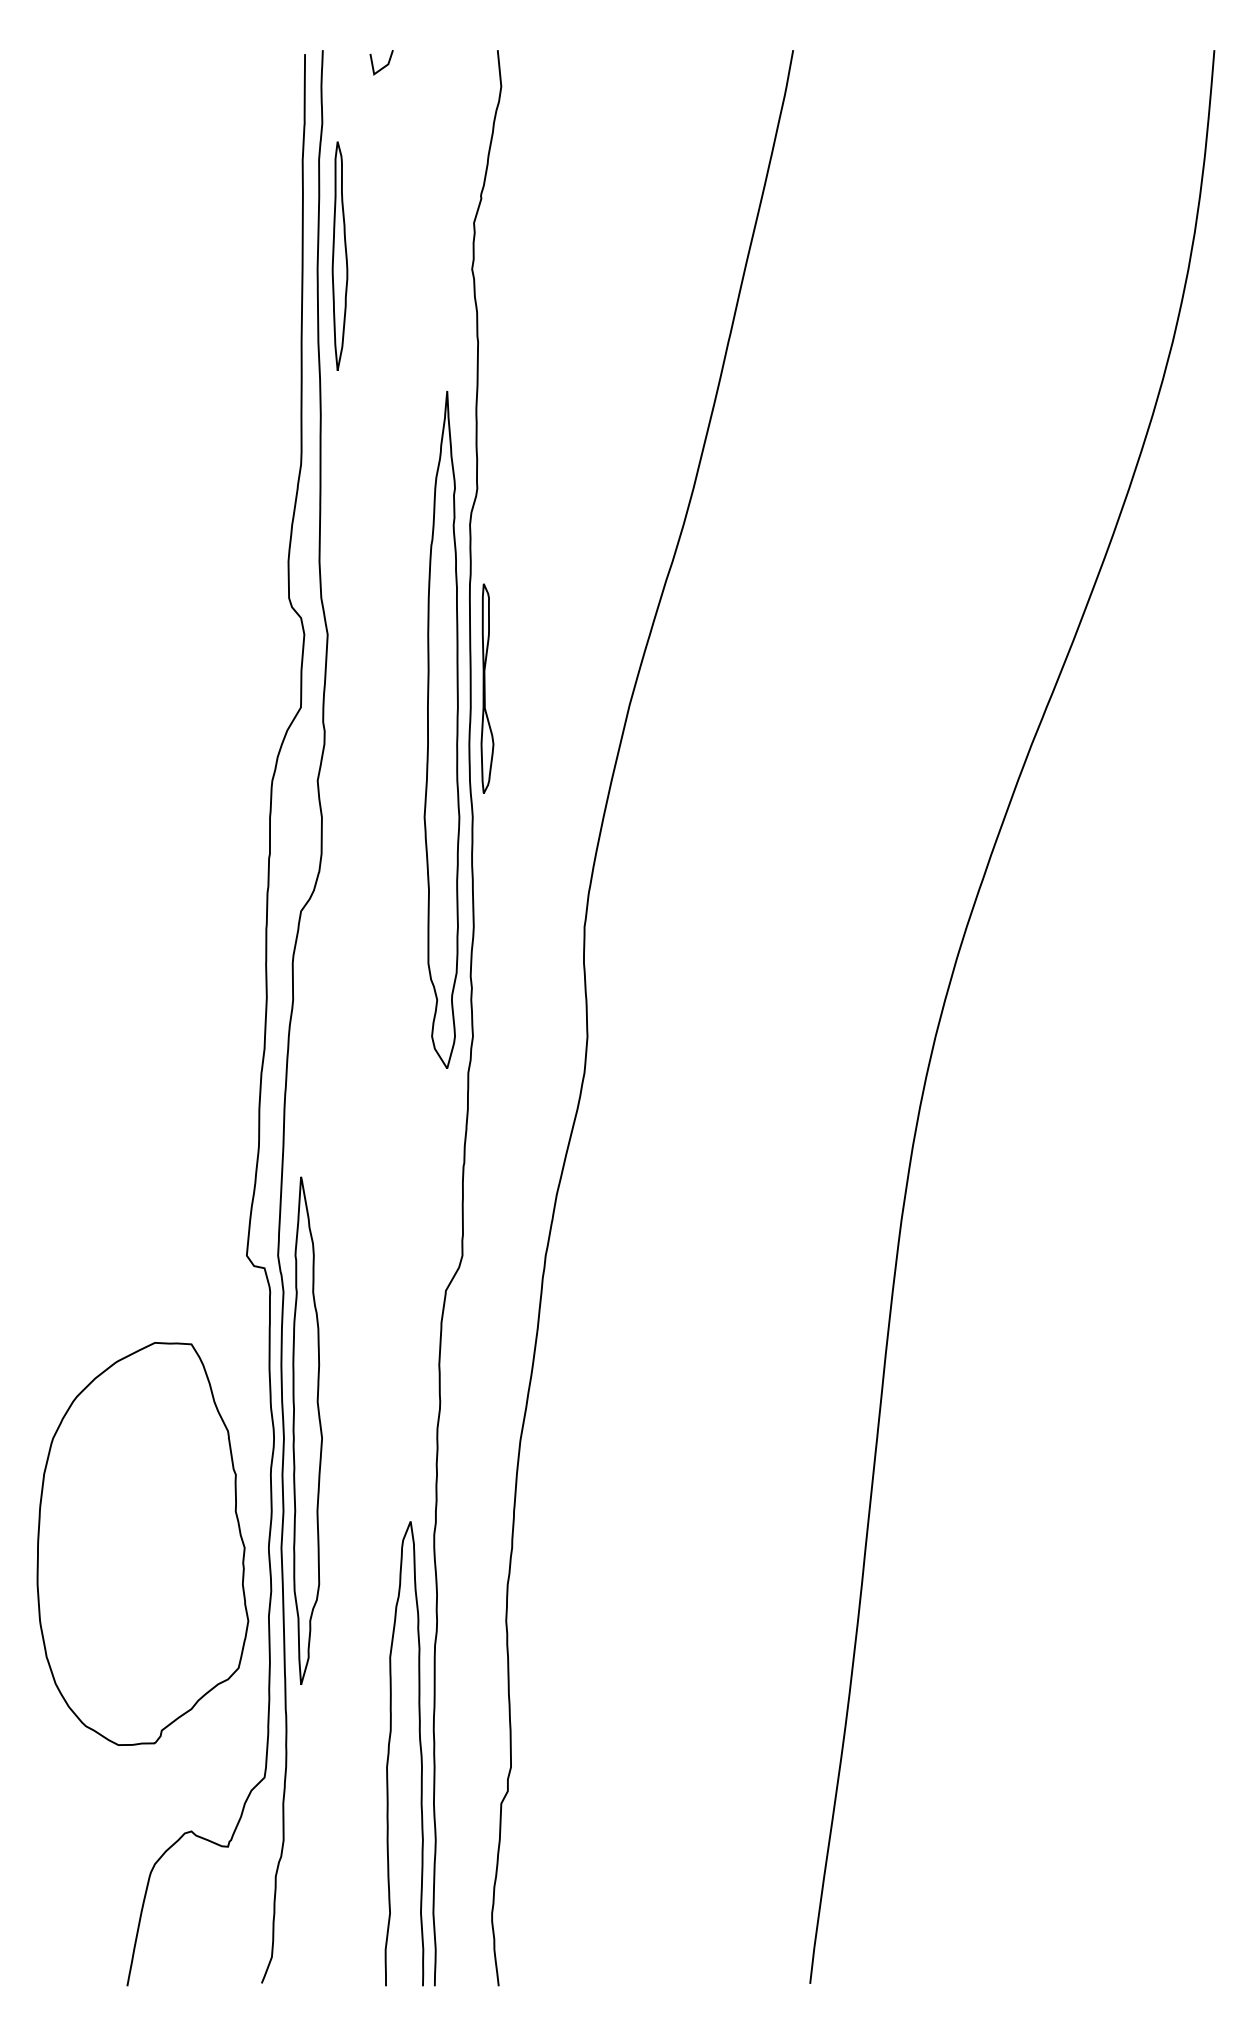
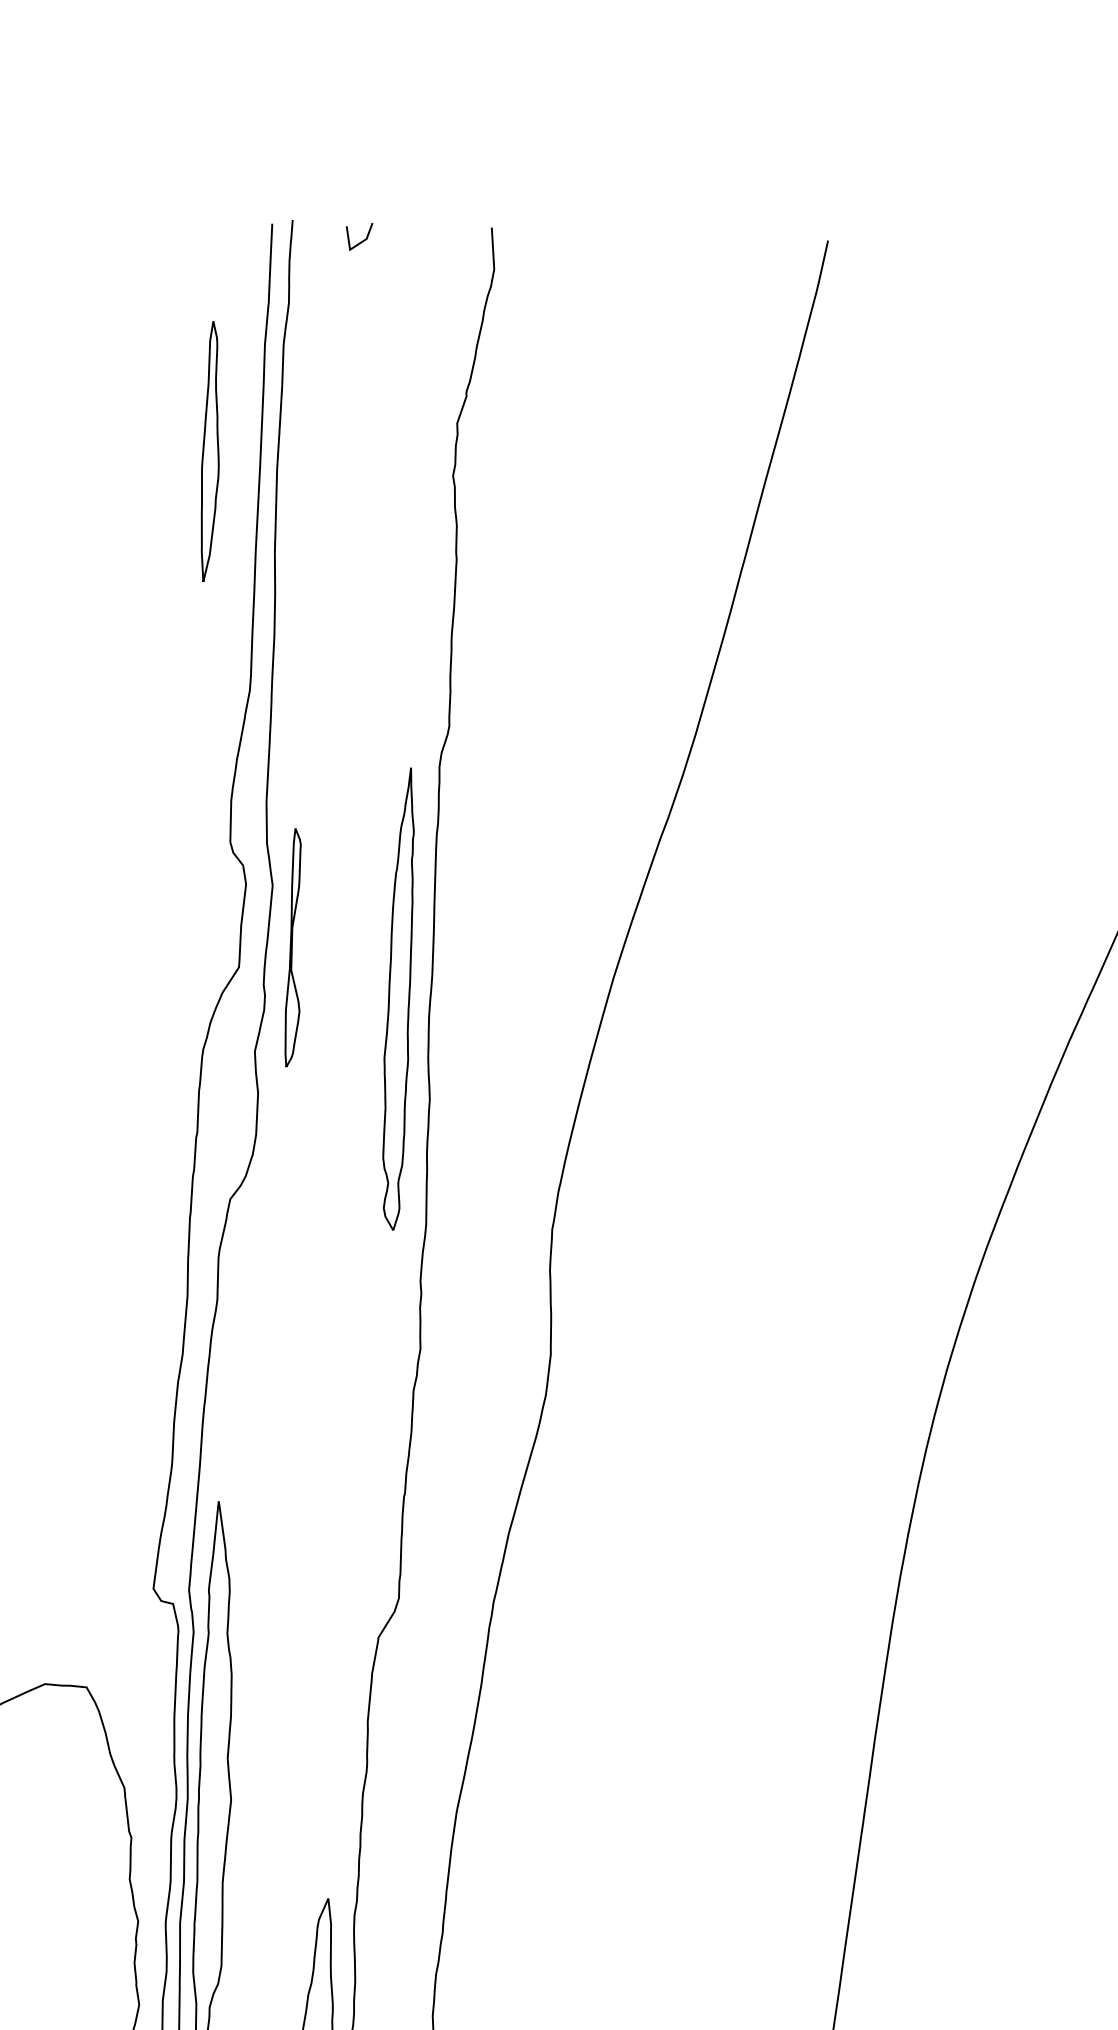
part: (339, 255) -> (210, 450), moved
part: (487, 688) -> (295, 947), moved
part: (441, 729) -> (398, 998), size x0.6

